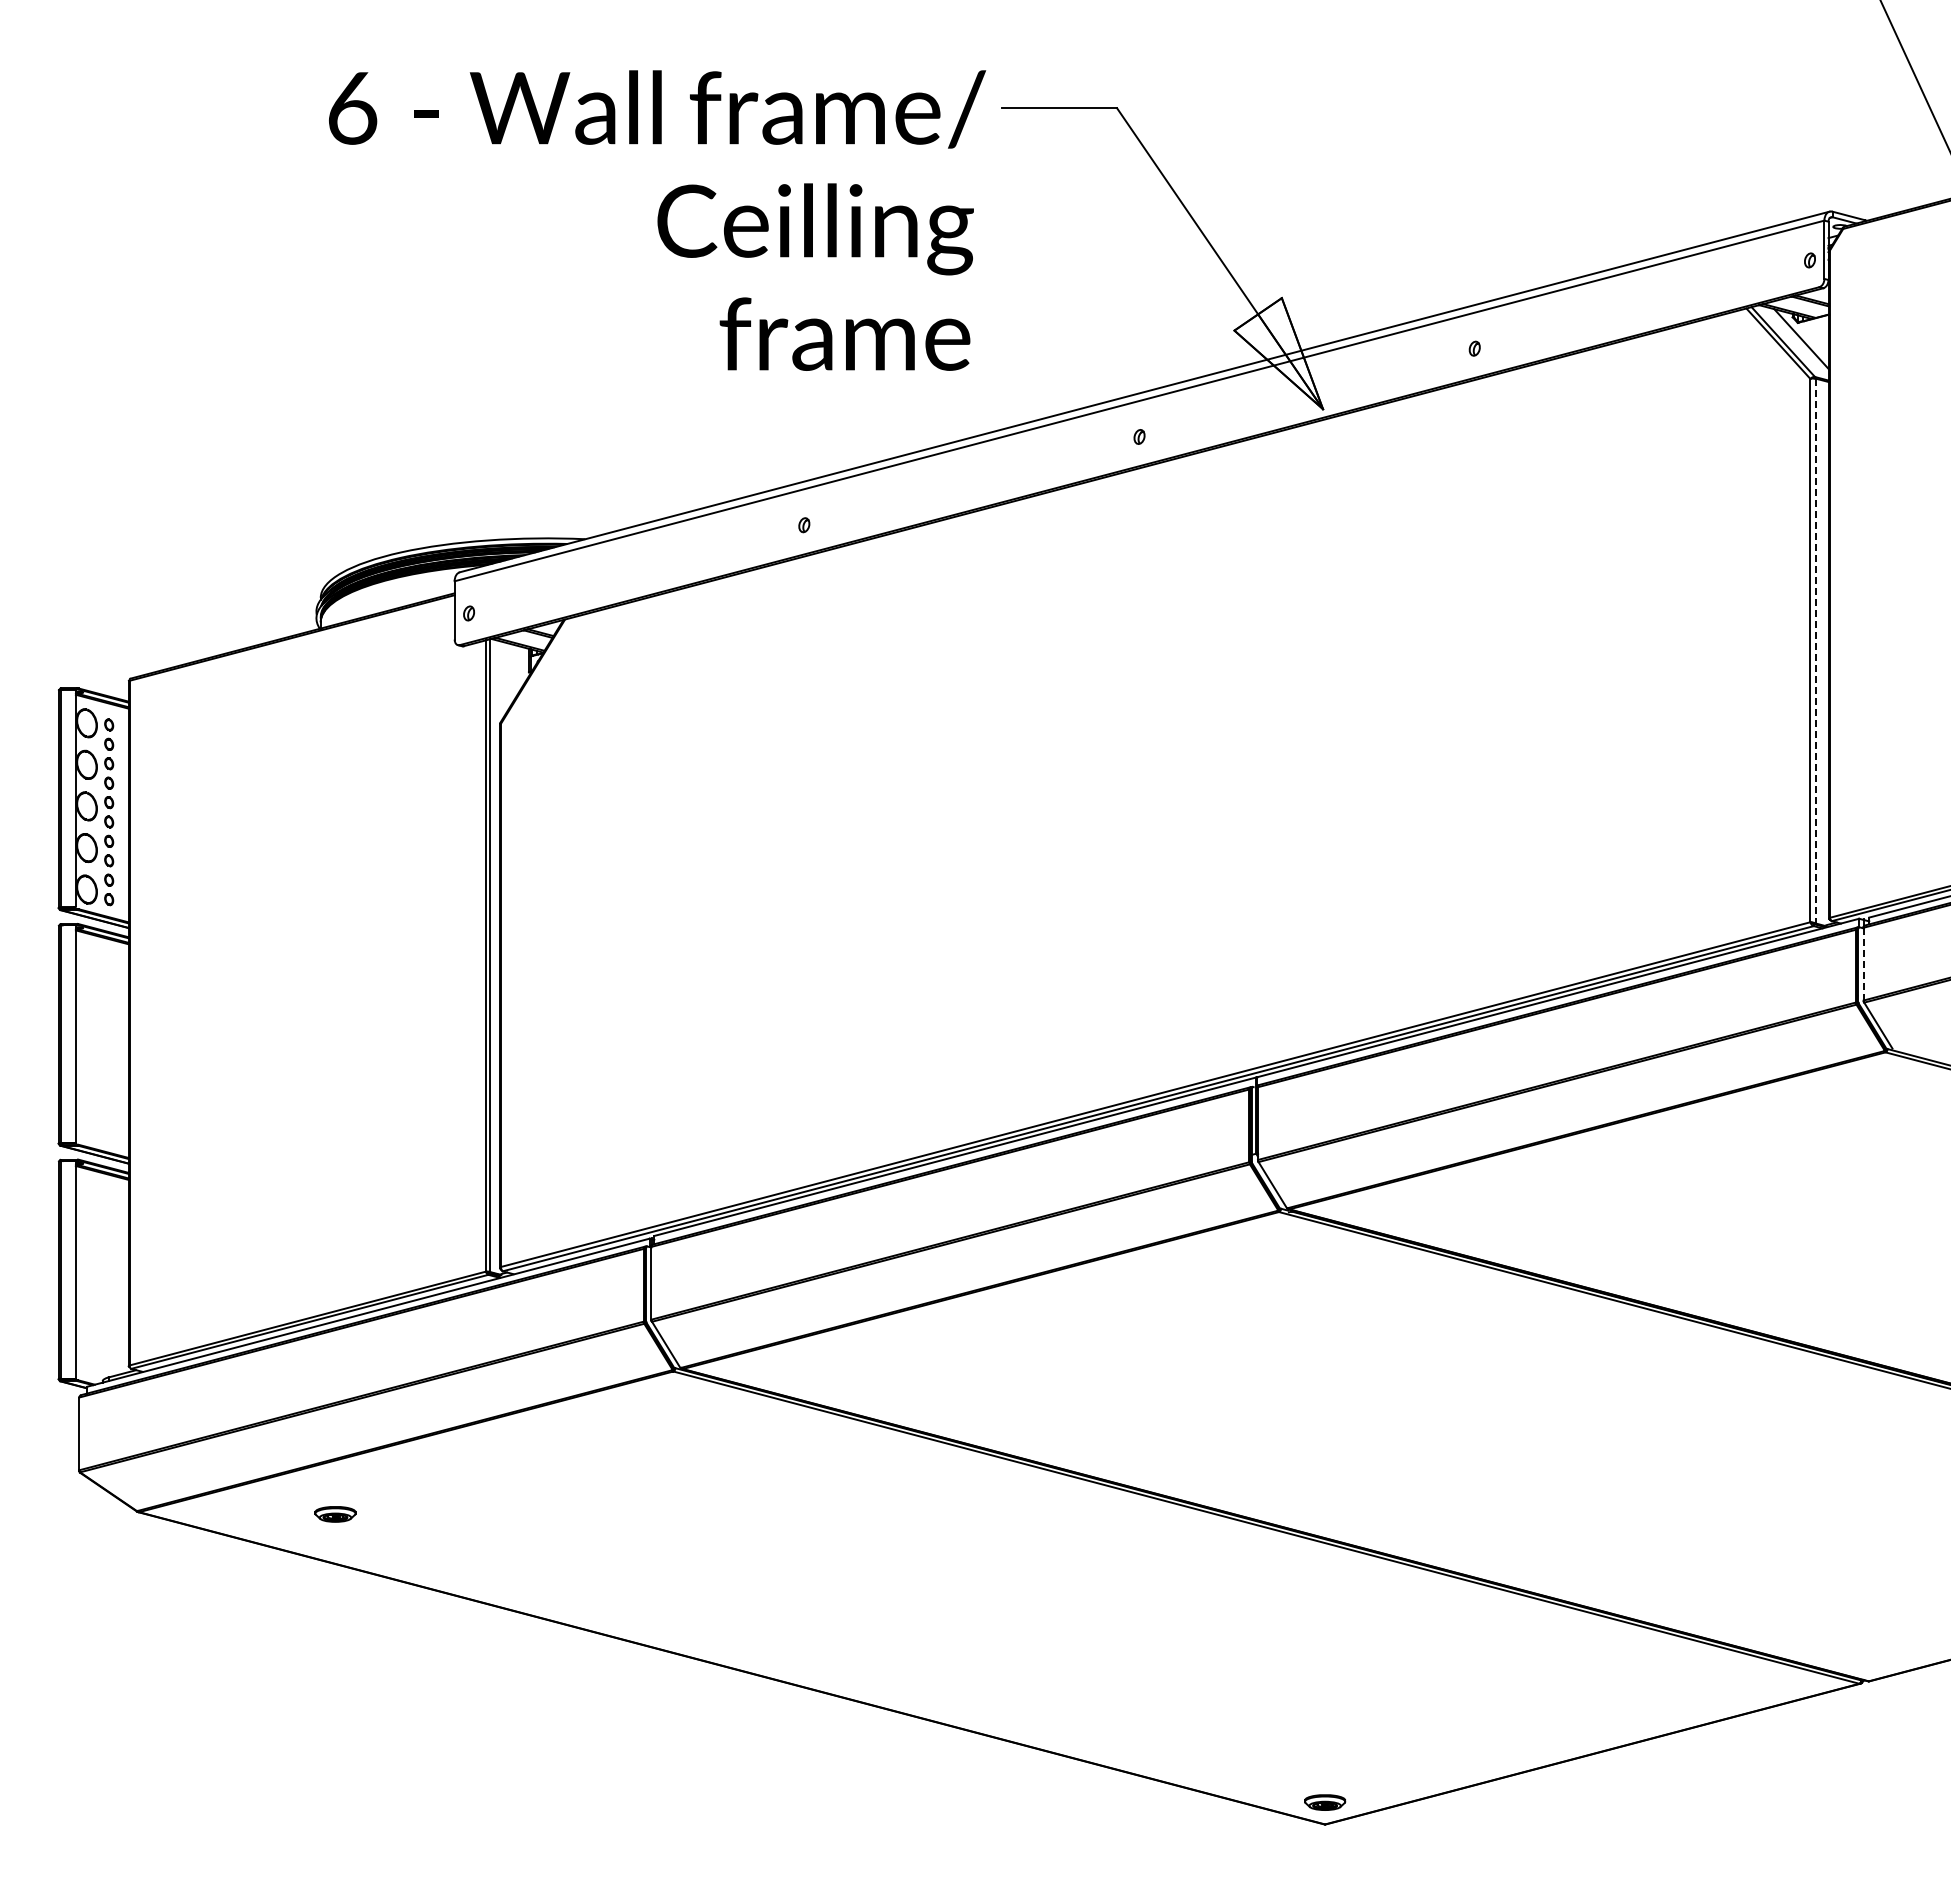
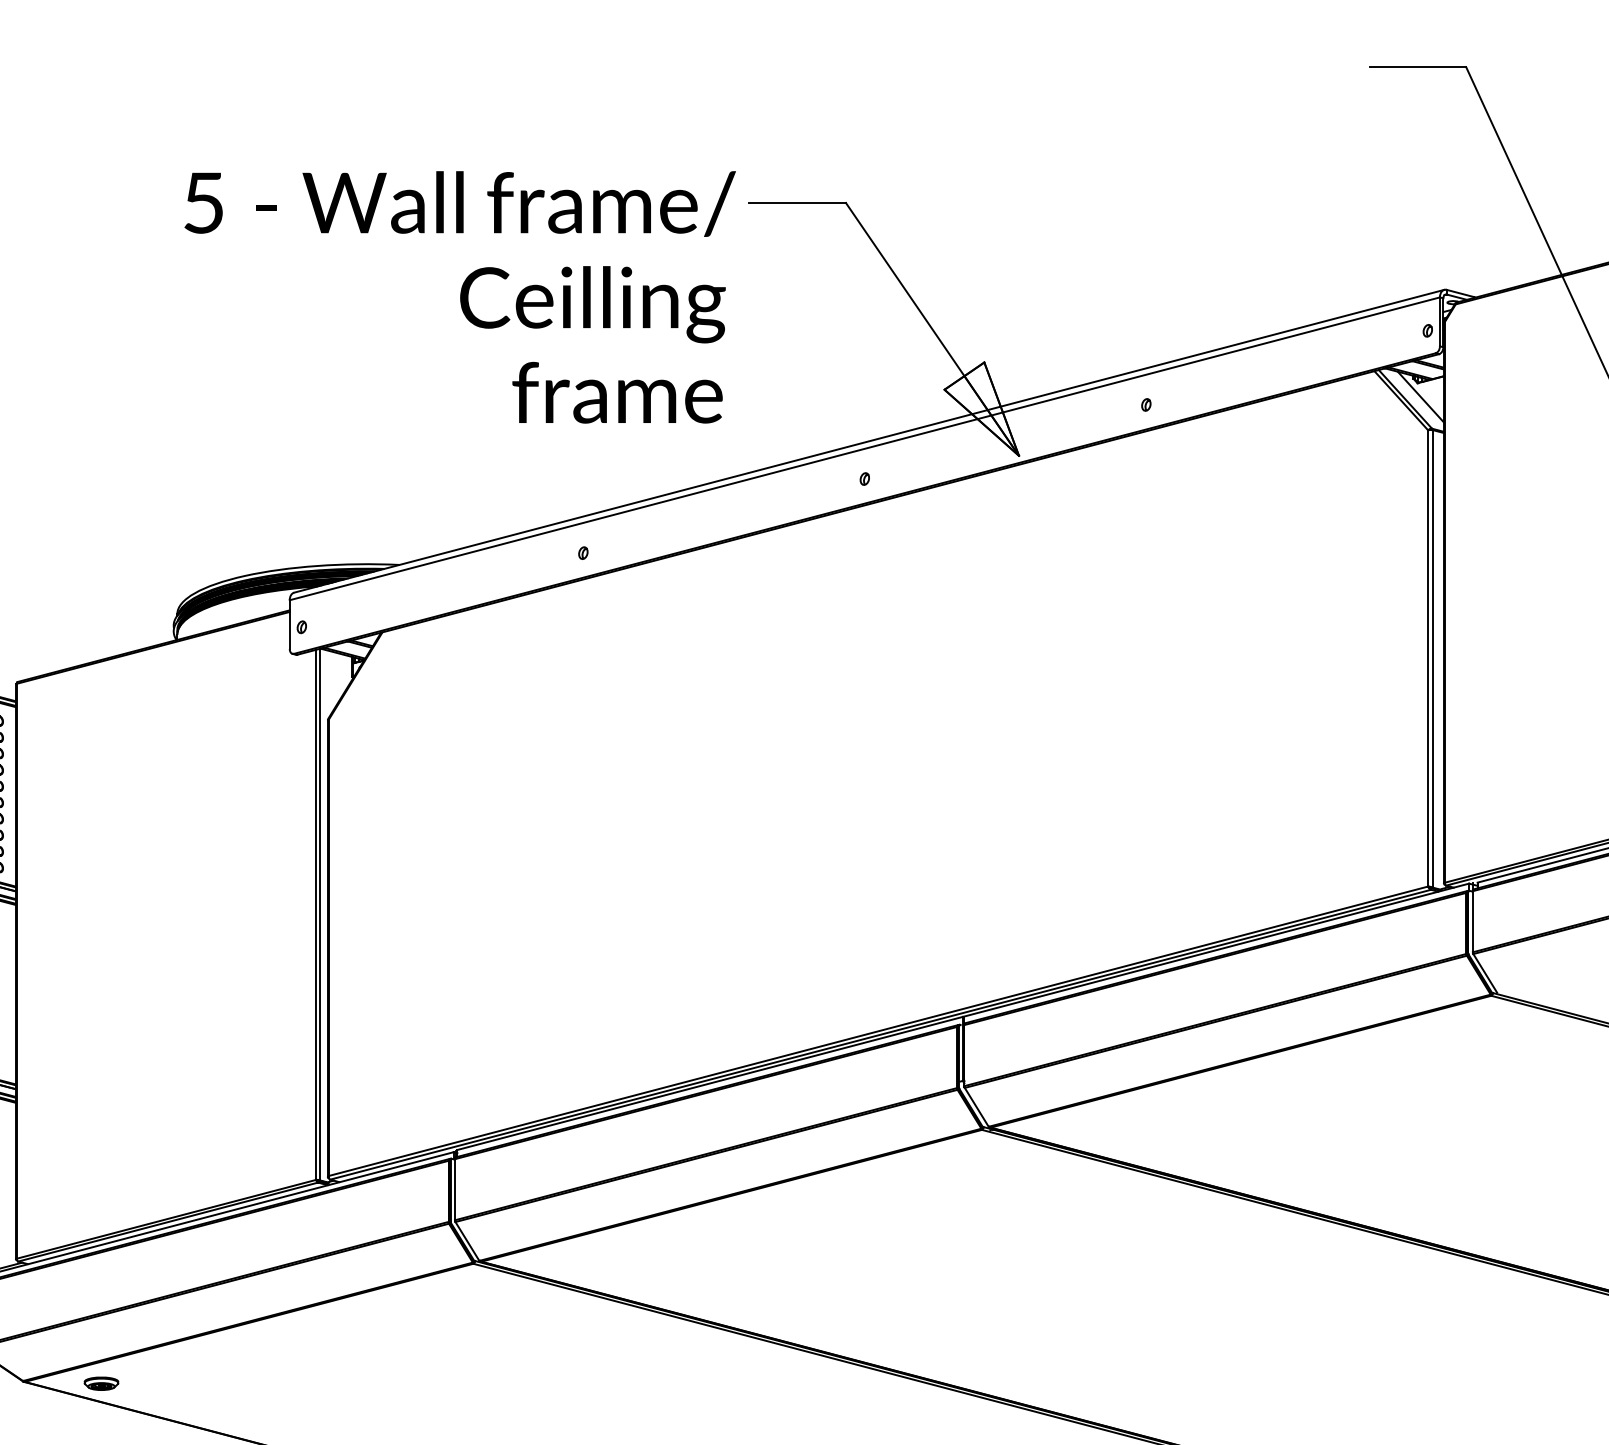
text: (353, 108) -> (204, 203), 6 -> 5
line: (1815, 651) -> (1432, 659), dashed -> solid
line: (1863, 963) -> (1472, 921), dashed -> solid
part: (335, 1514) -> (101, 1383), moved

